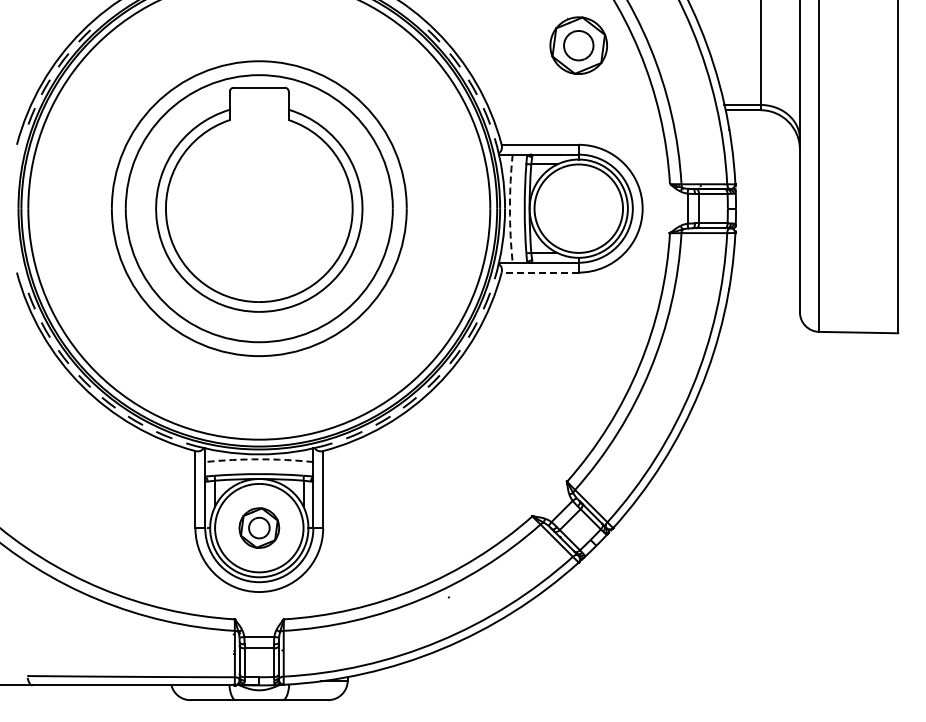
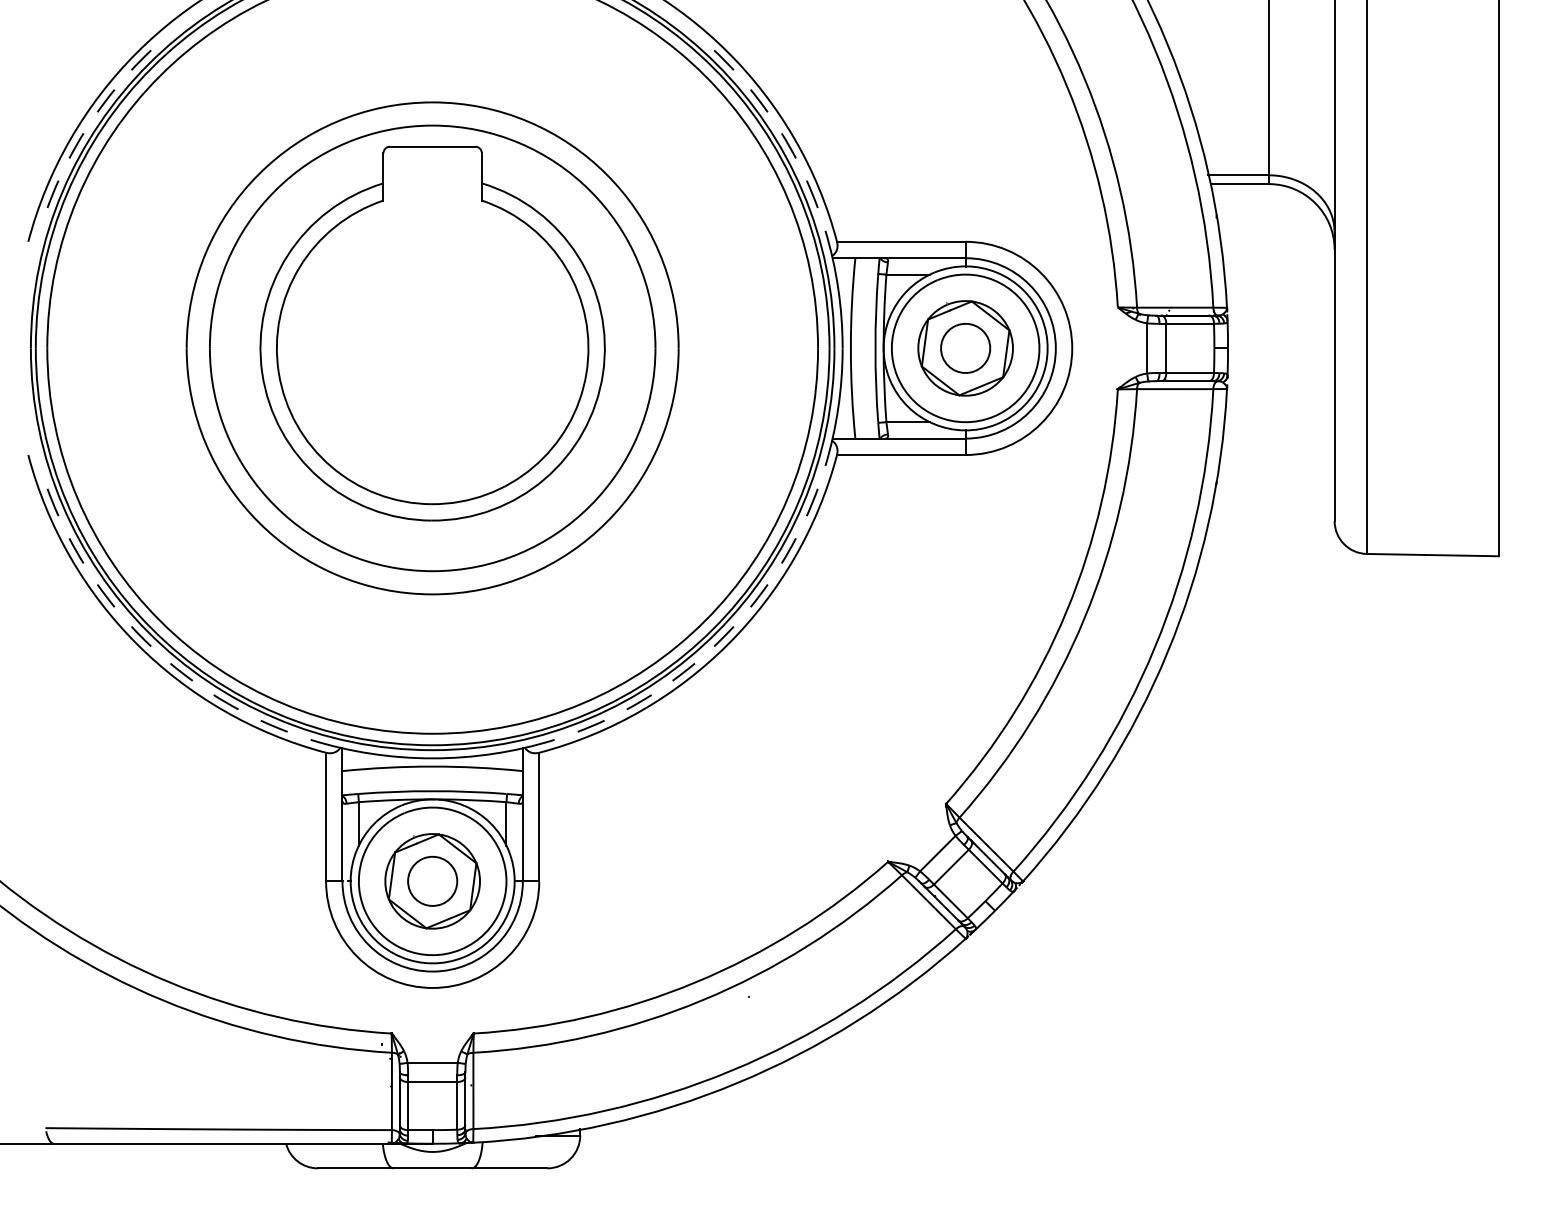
part: (578, 45) -> (965, 348), moved
arc: (509, 208) -> (850, 348), dashed -> solid
line: (540, 272) -> (901, 454), dashed -> solid
arc: (259, 459) -> (432, 766), dashed -> solid
part: (259, 527) -> (432, 880), size x1.43

